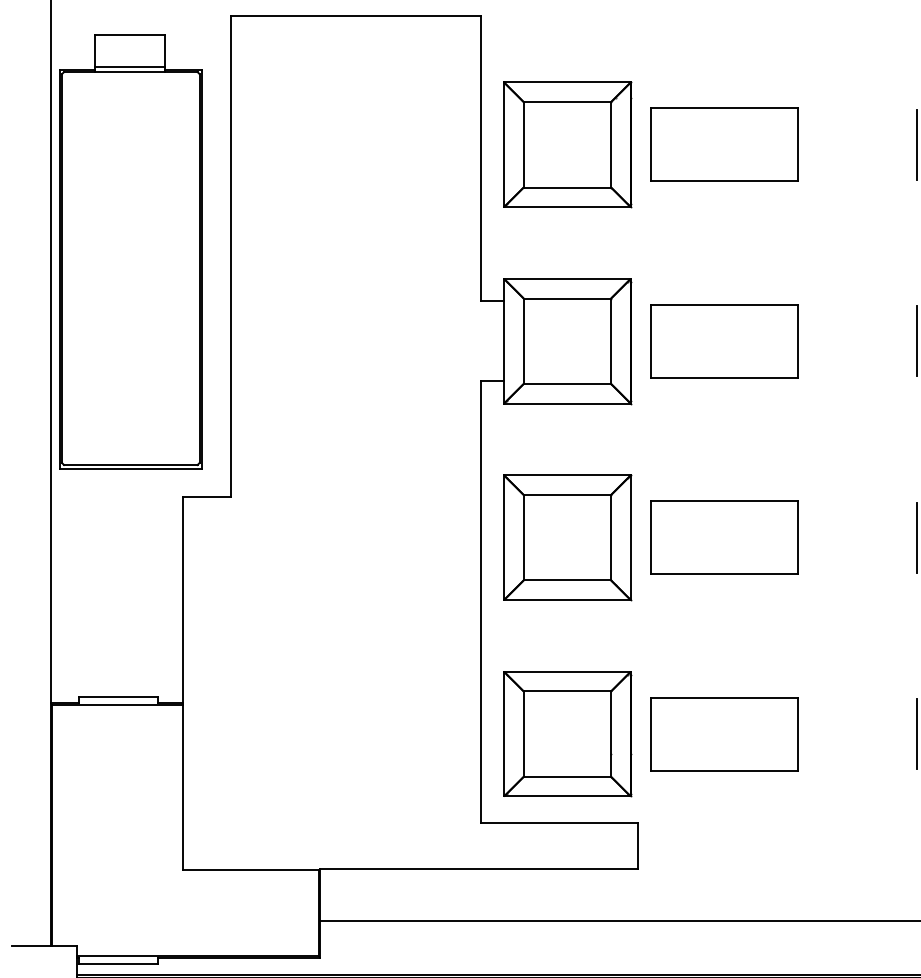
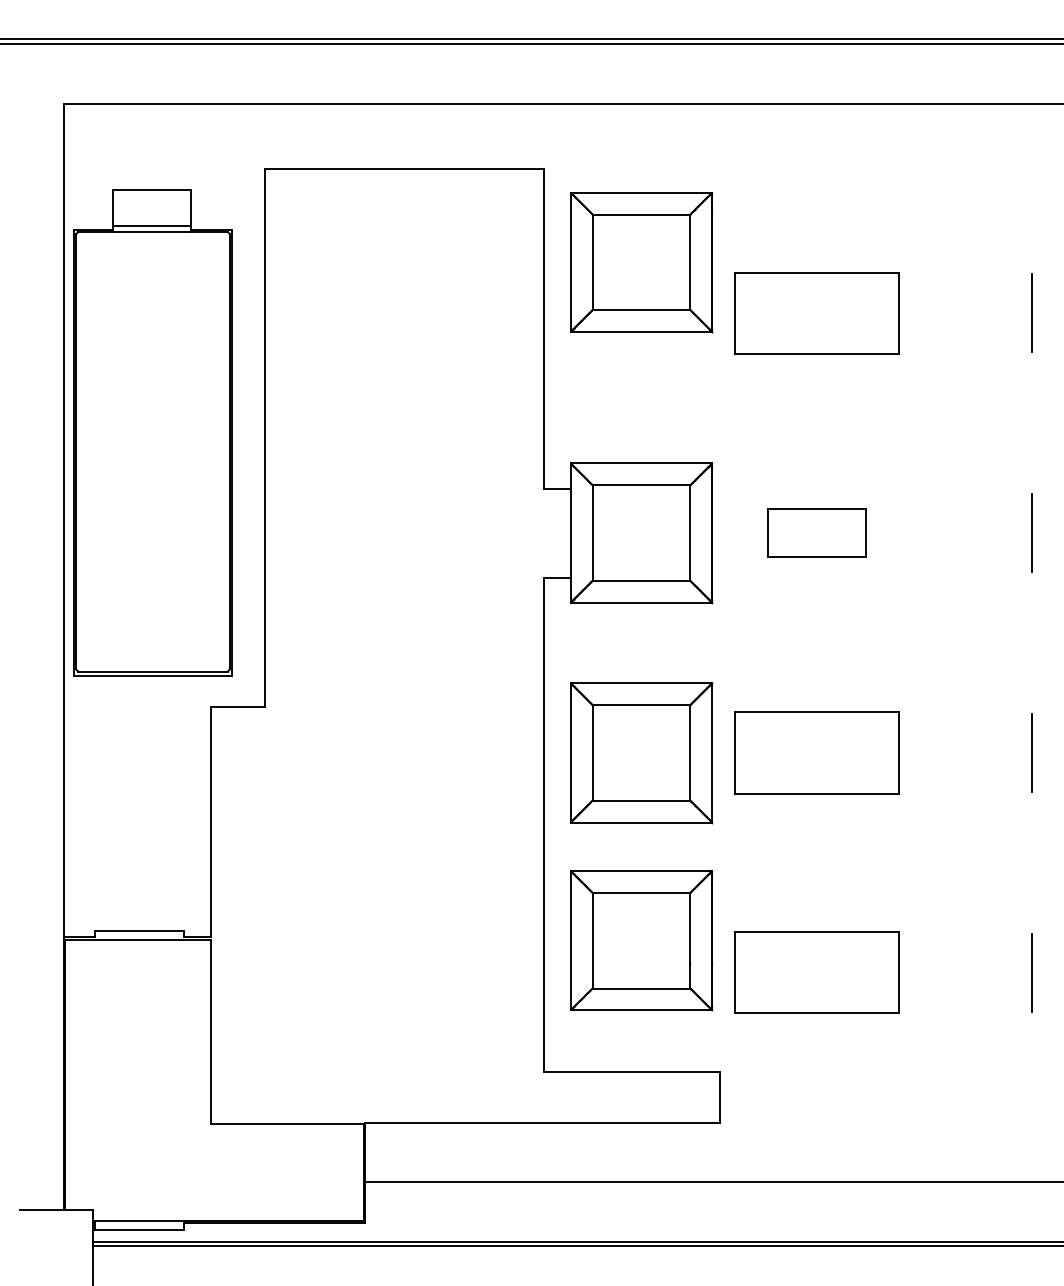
part: (567, 144) -> (641, 262), moved
part: (723, 340) -> (816, 532), size x0.6
part: (567, 733) -> (641, 940), moved

